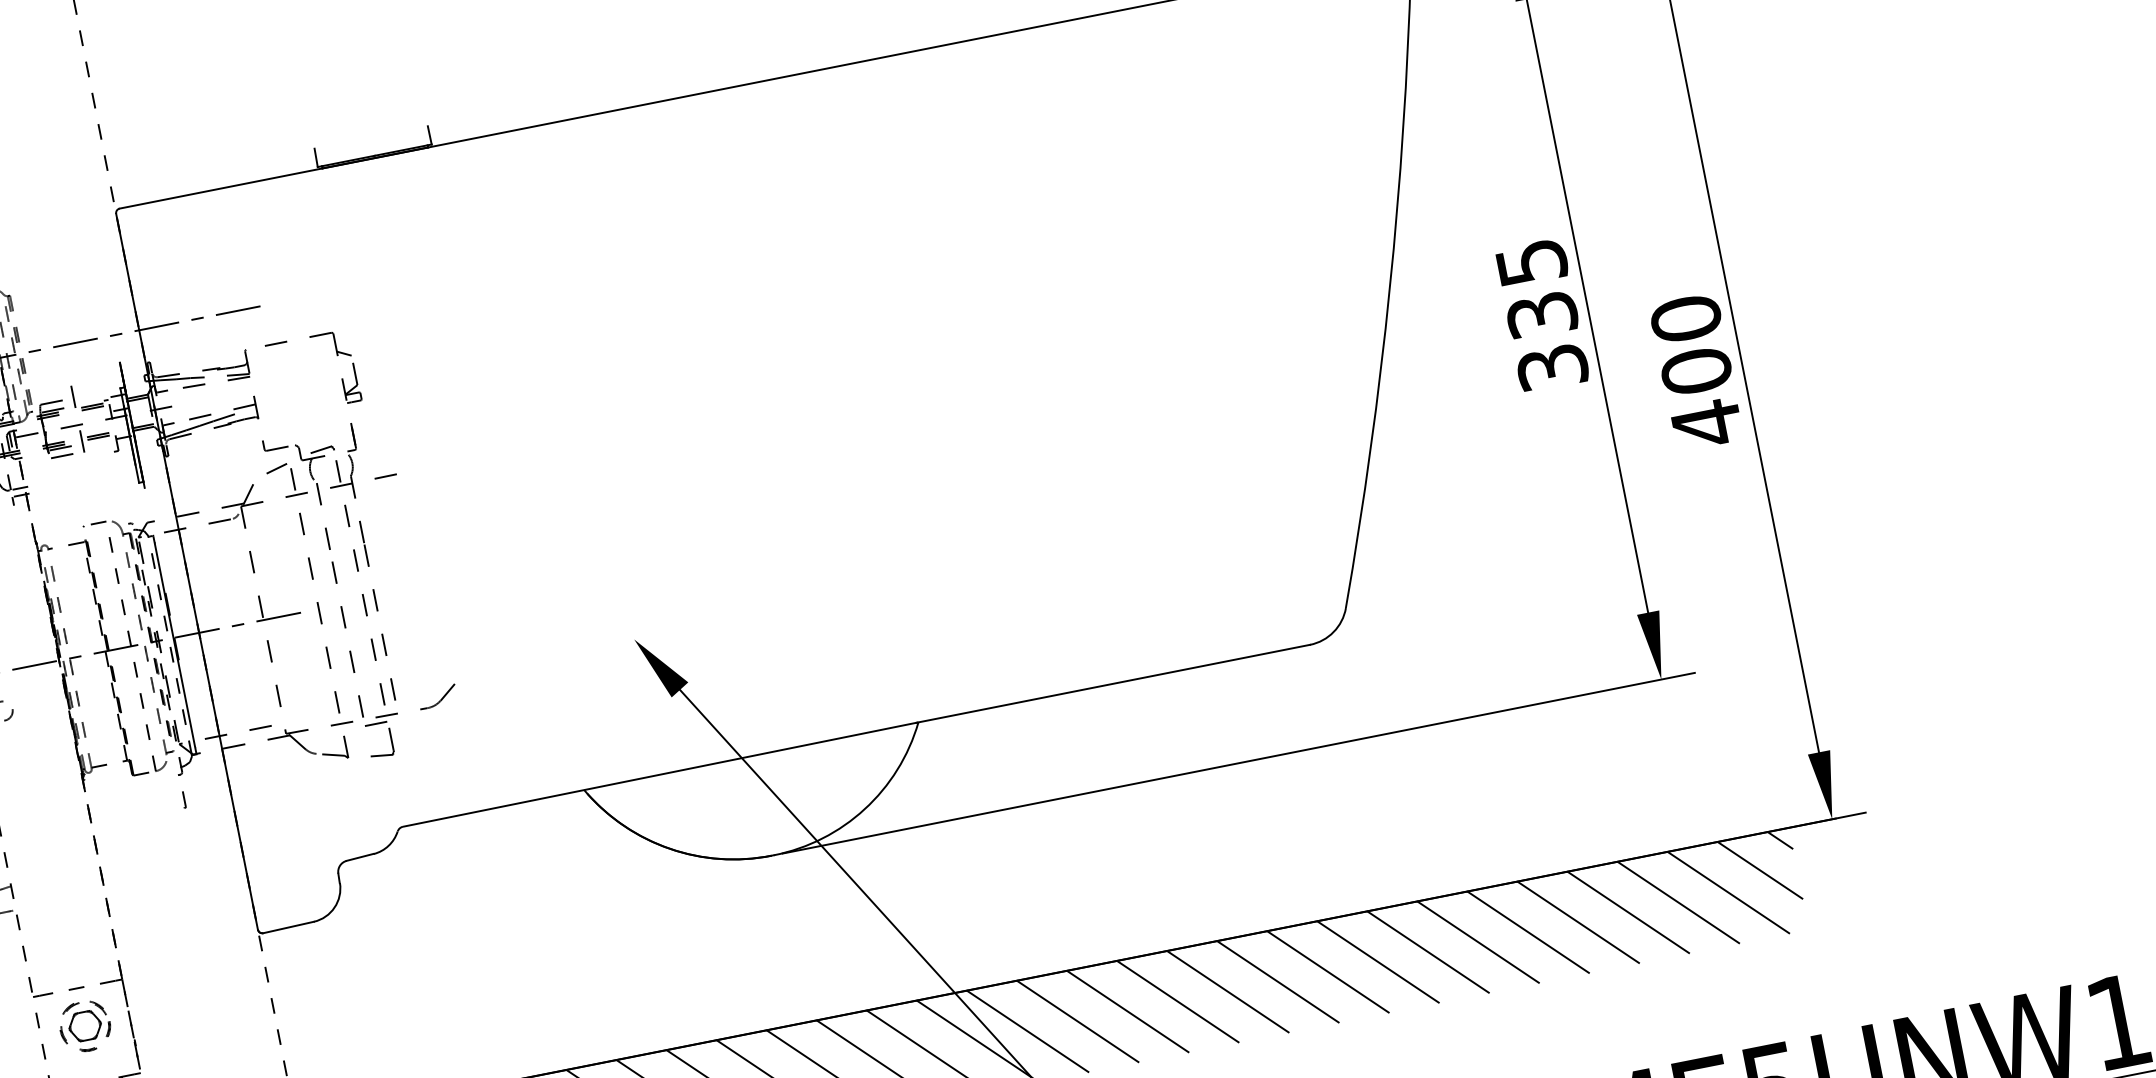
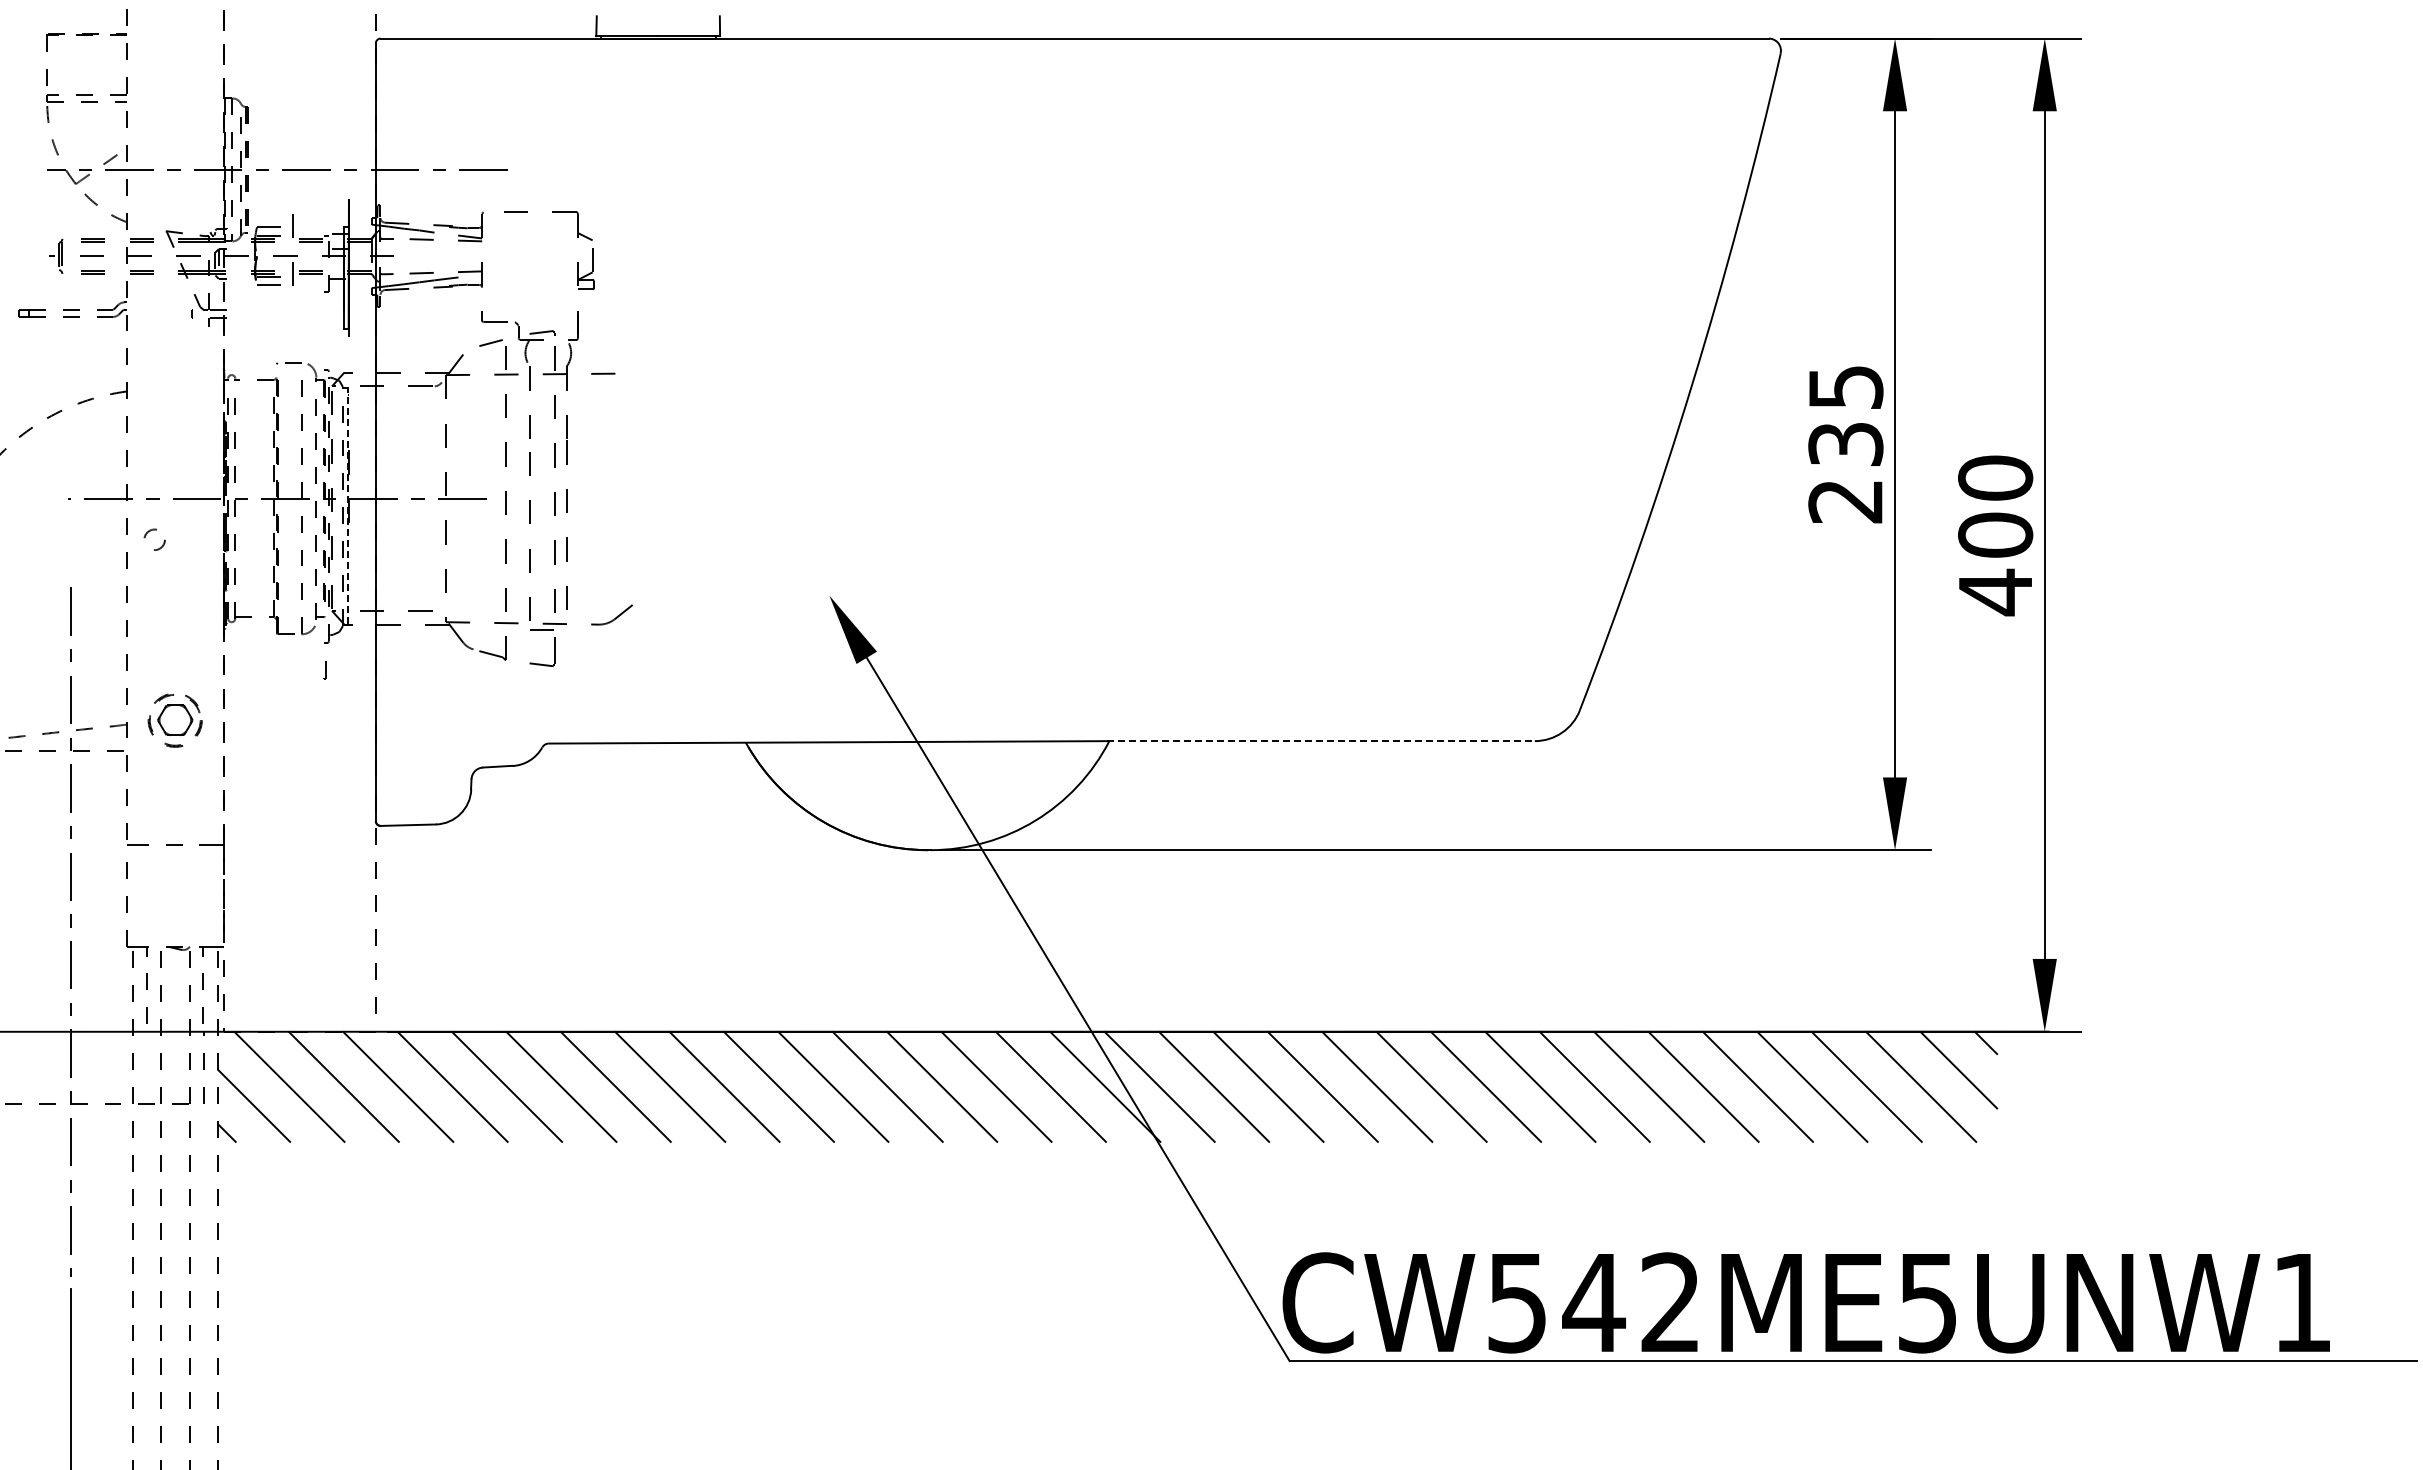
text: (1552, 367) -> (1845, 501), 335 -> 235
line: (174, 645) -> (347, 506), solid -> dashed
line: (1112, 684) -> (1320, 741), solid -> dashed
part: (84, 1026) -> (174, 720), moved

